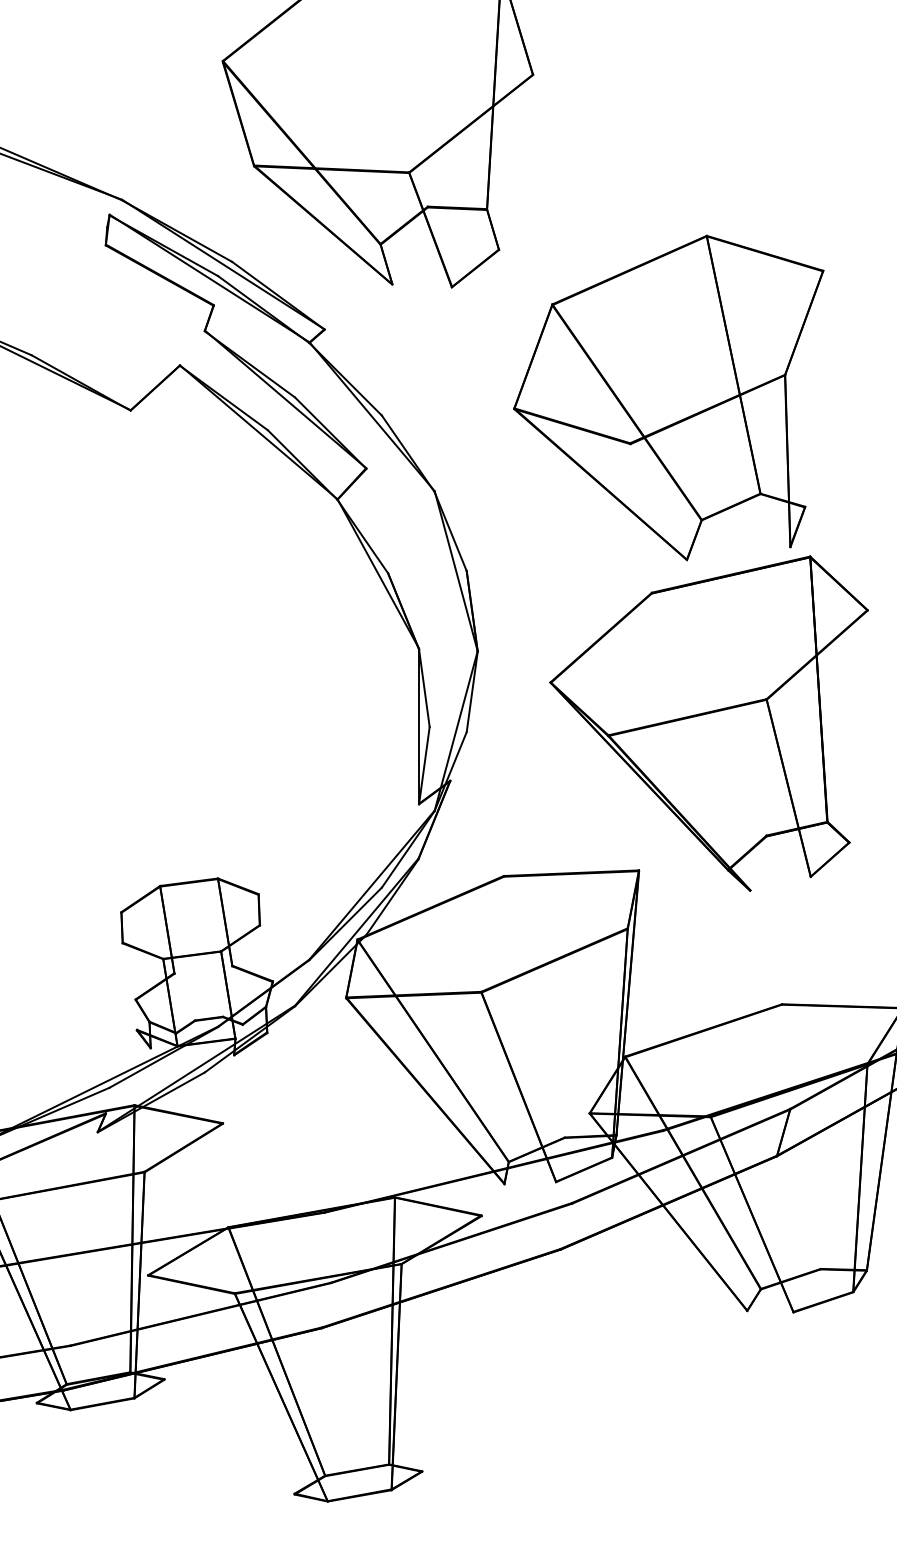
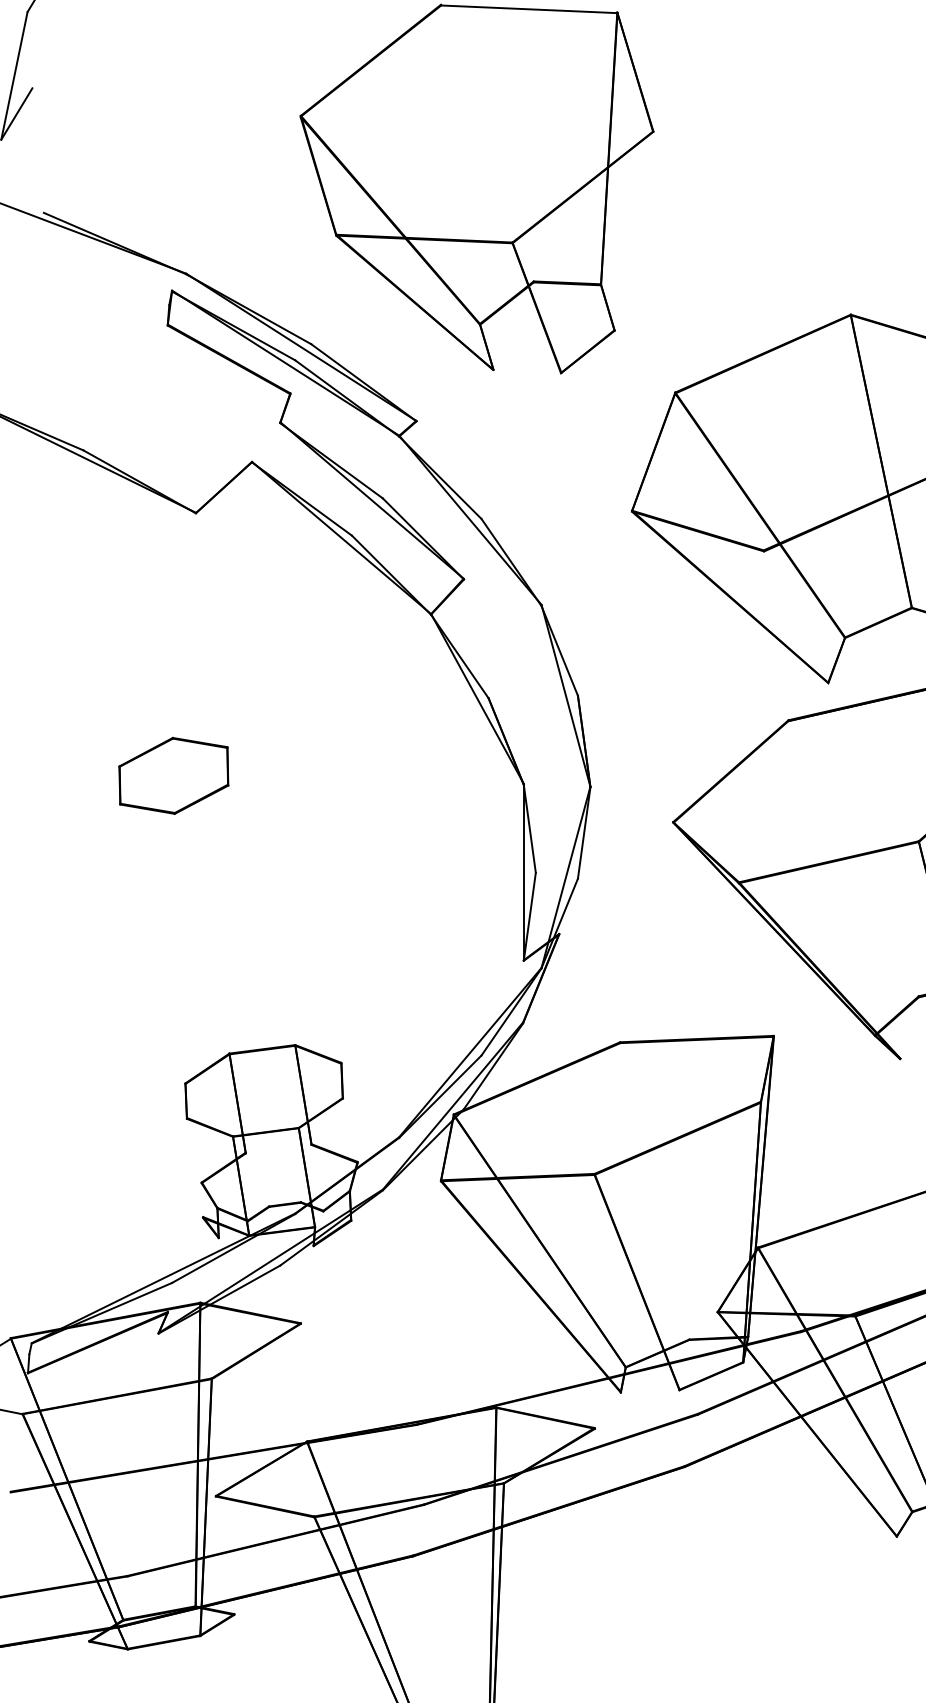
part: (111, 641) -> (174, 775), added

